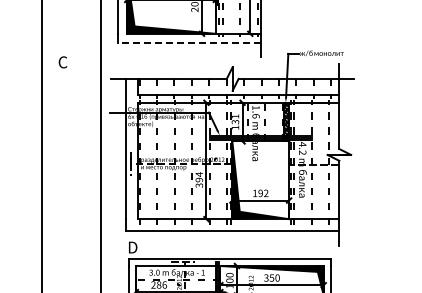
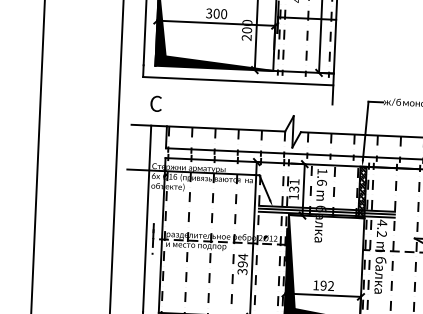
line: (189, 42) -> (237, 80), dashed -> solid
text: (62, 62) -> (155, 103), moved

